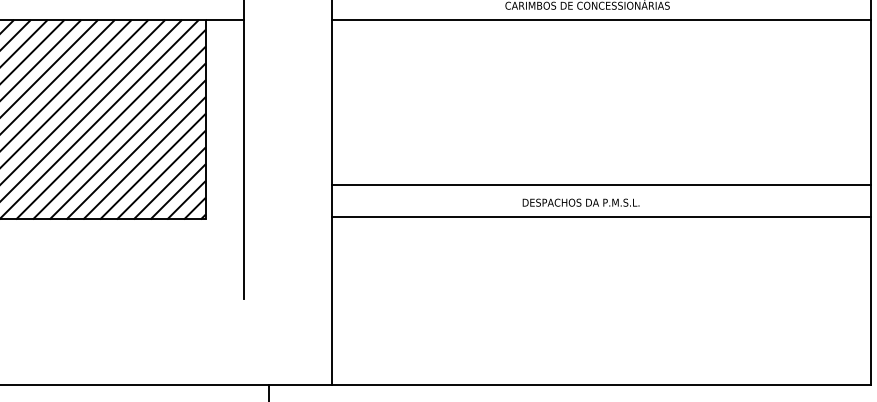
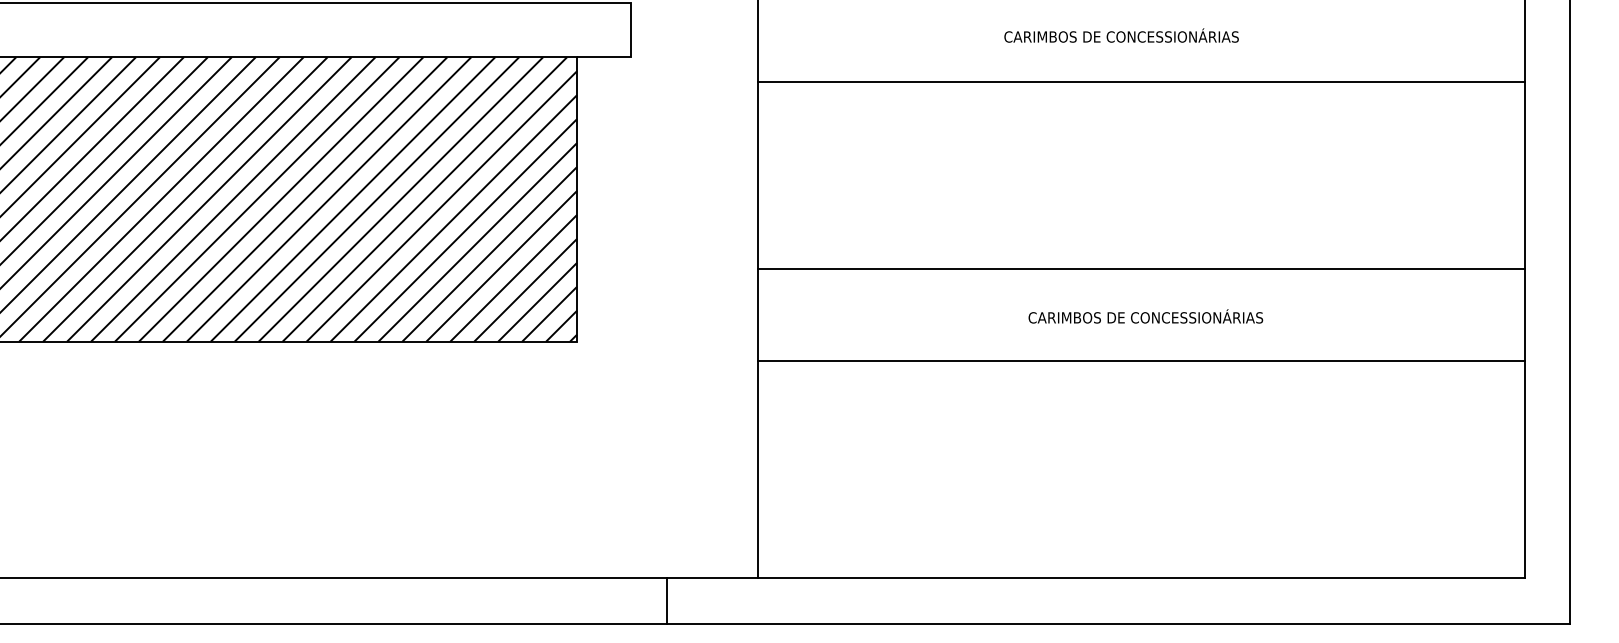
line: (601, 20) -> (1141, 81), moved
line: (243, 159) -> (631, 256), removed
line: (601, 184) -> (1141, 268), moved
text: (604, 201) -> (1145, 316), DESPACHOS DA P.M.S.L. -> CARIMBOS DE CONCESSIONÁRIAS
line: (601, 217) -> (1141, 360), moved

